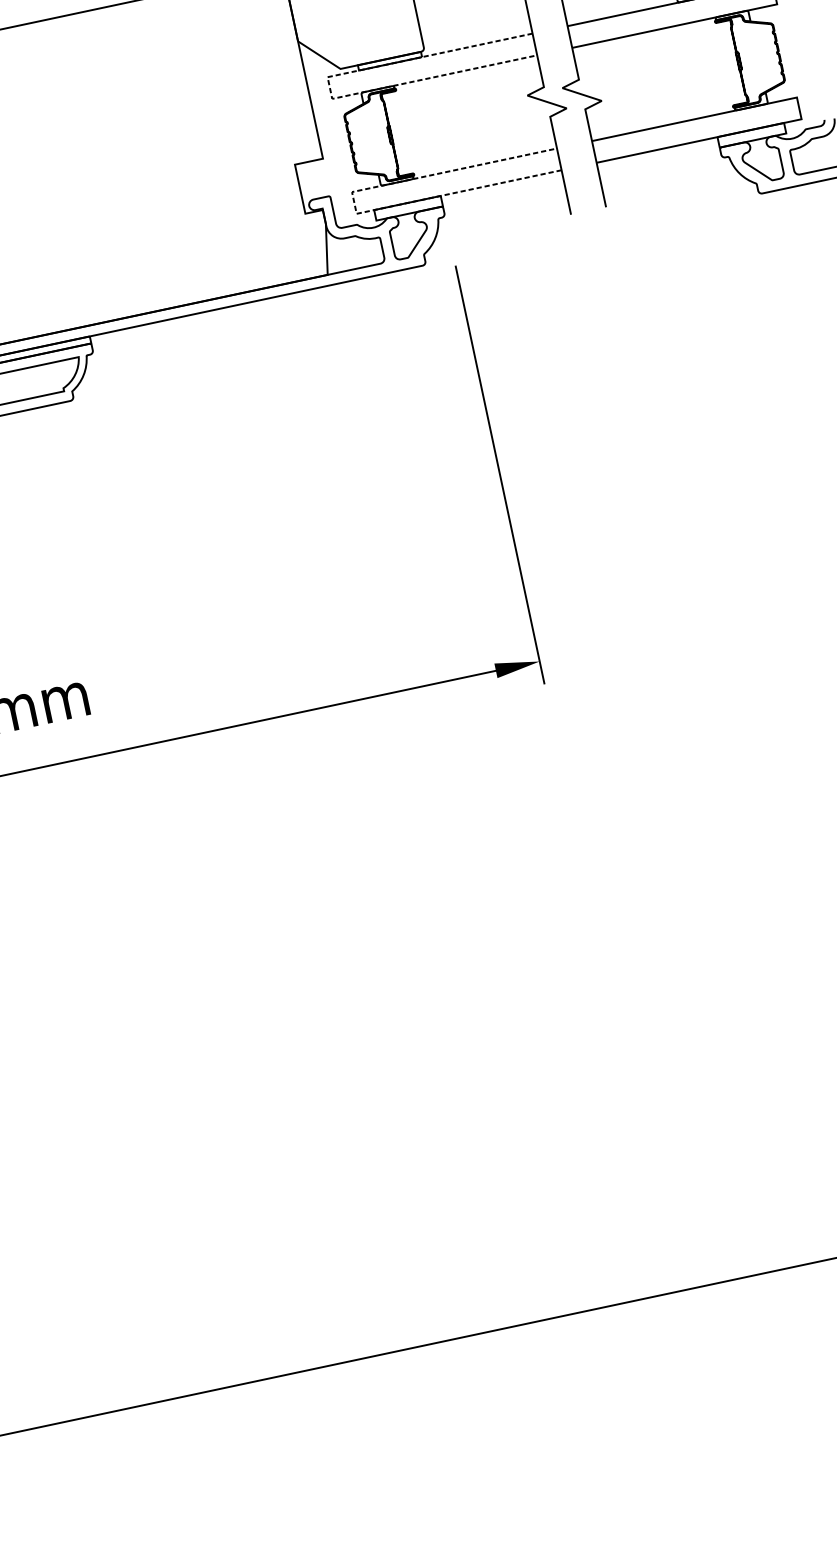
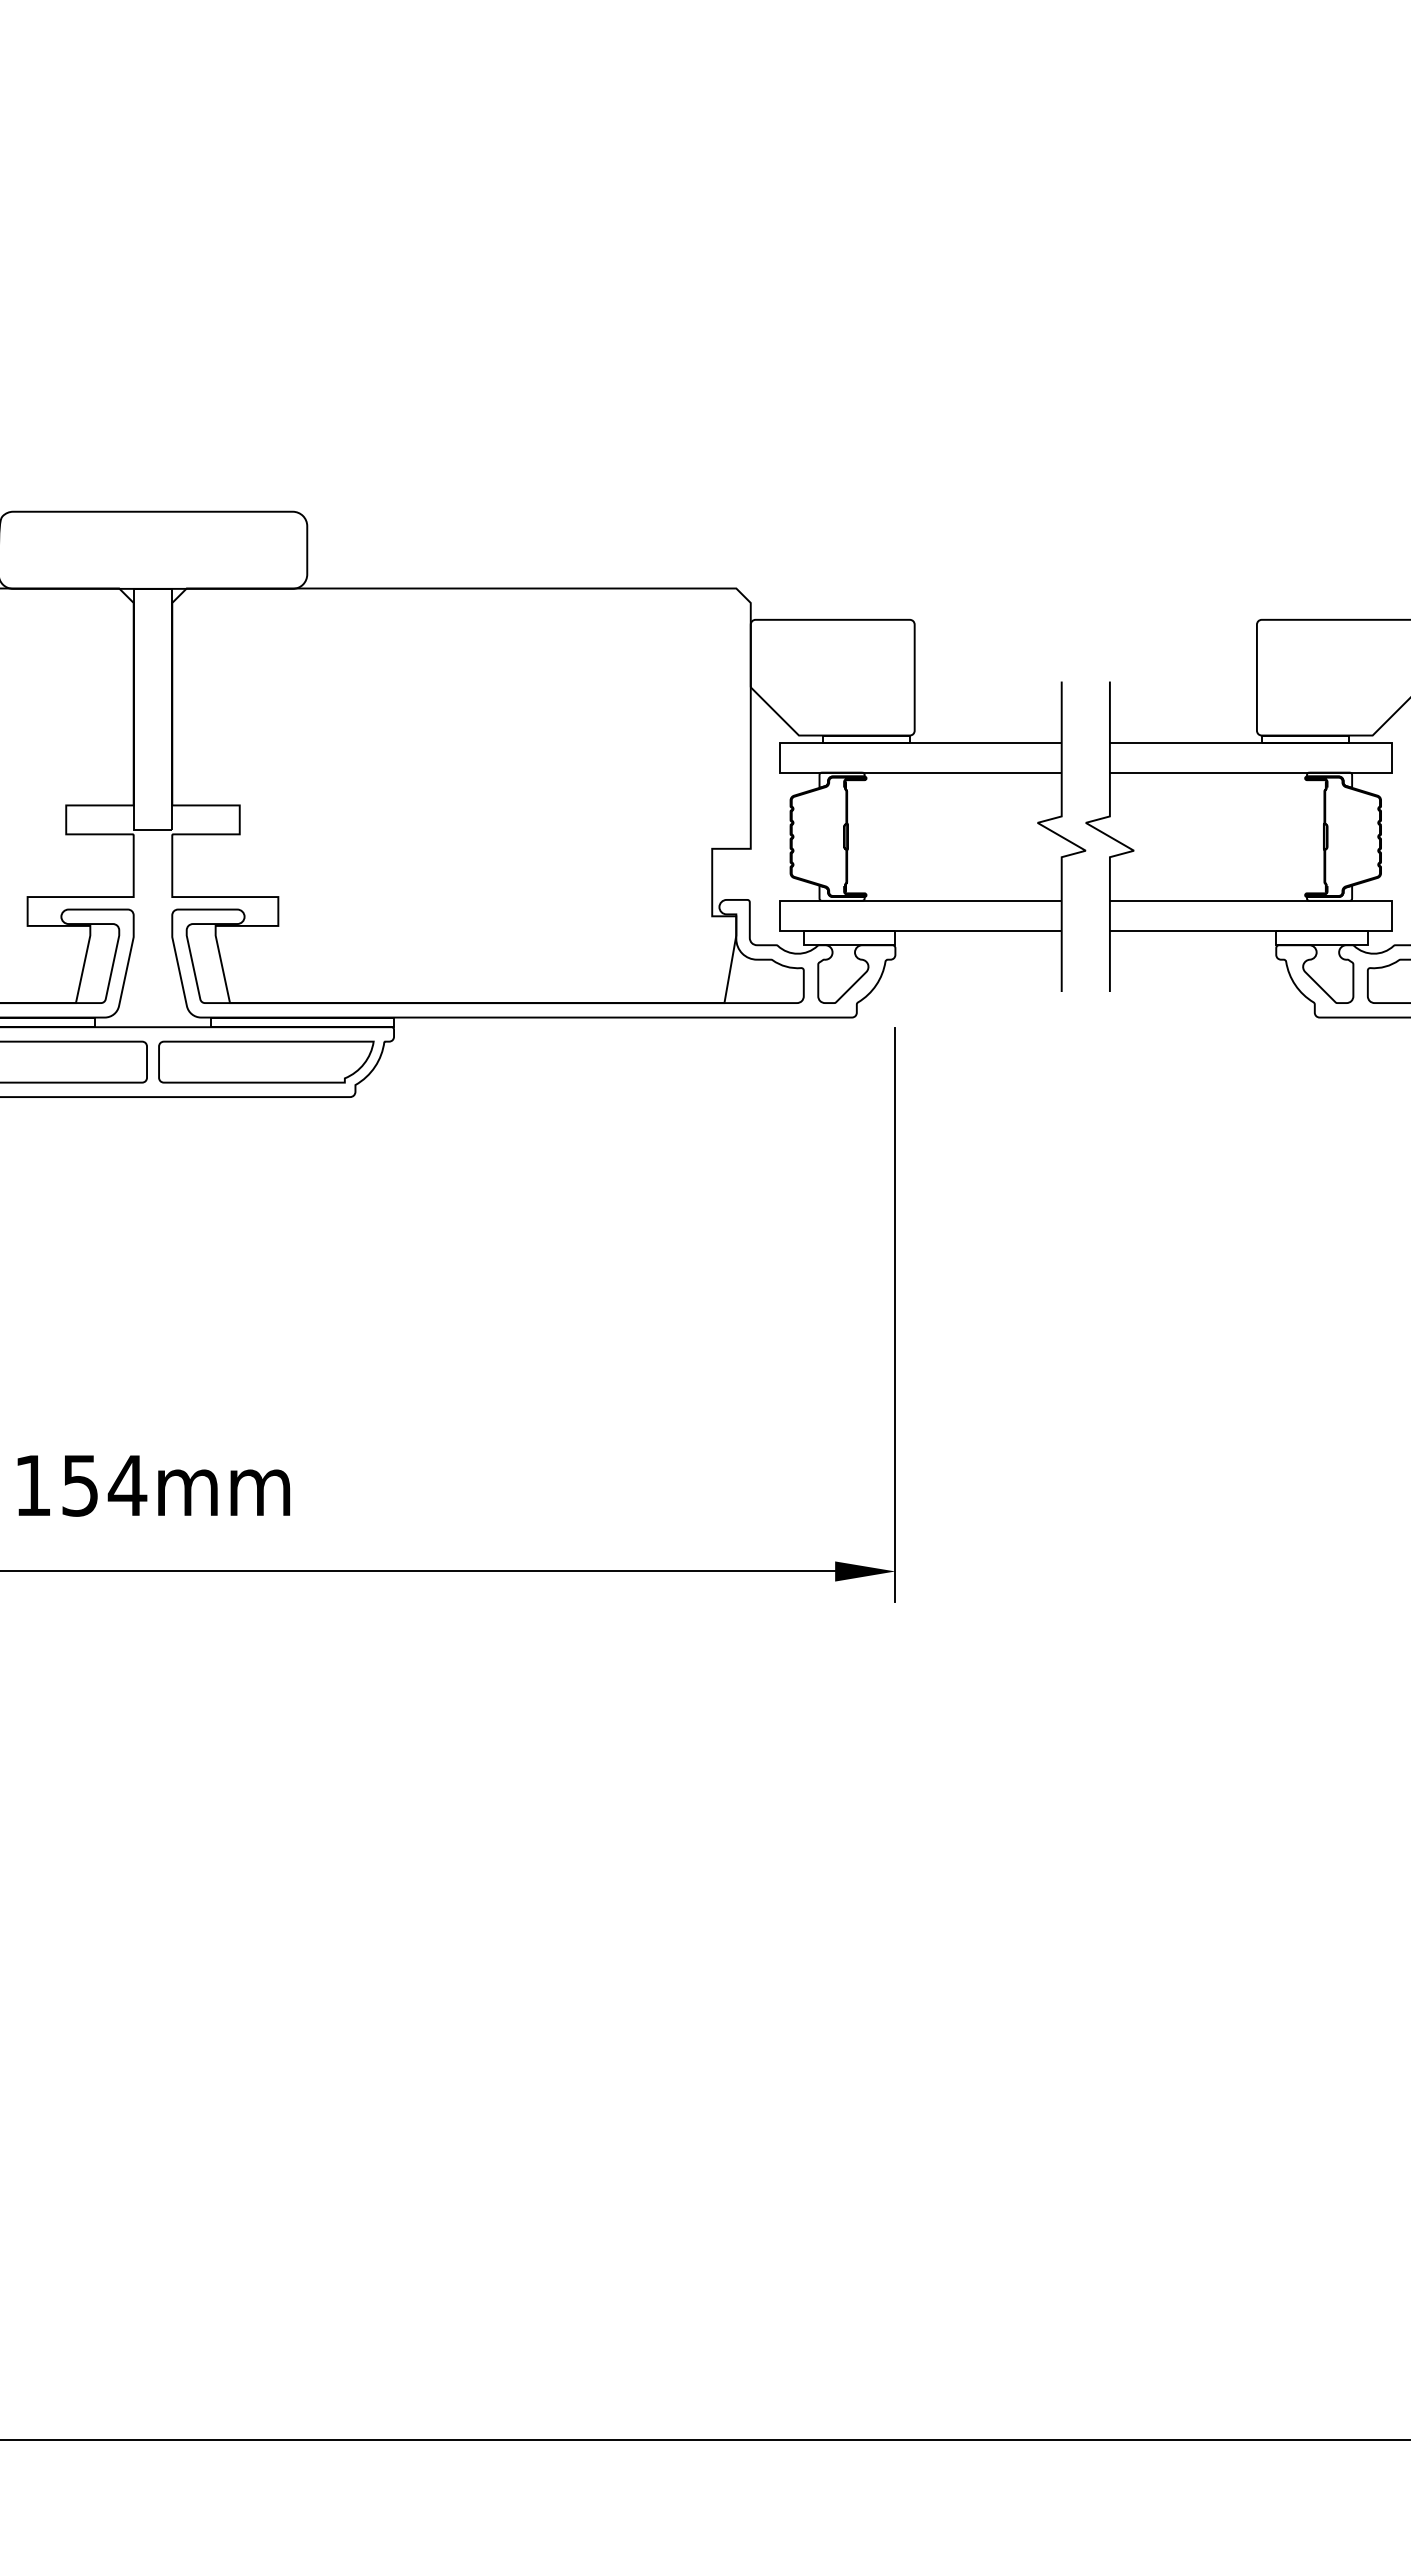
line: (329, 87) -> (779, 757), dashed -> solid
line: (354, 202) -> (779, 915), dashed -> solid

